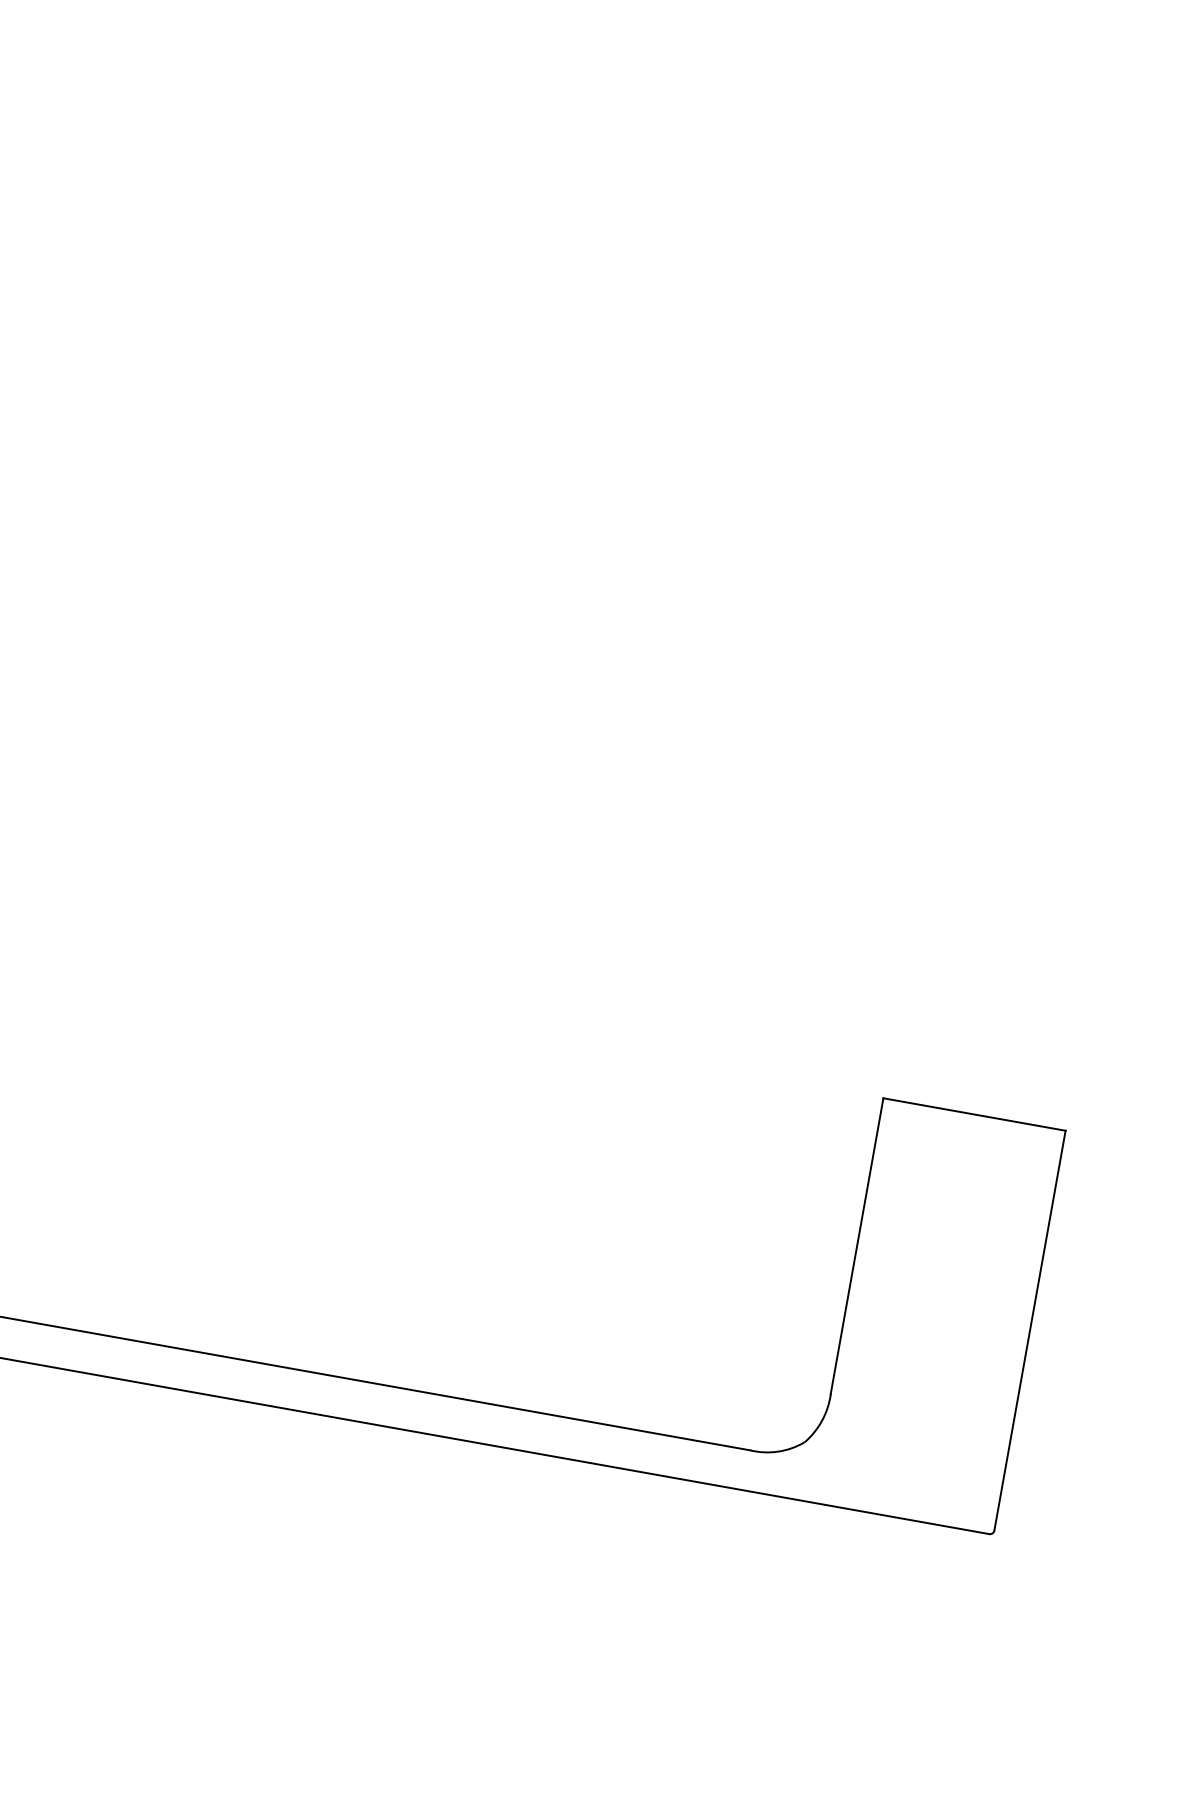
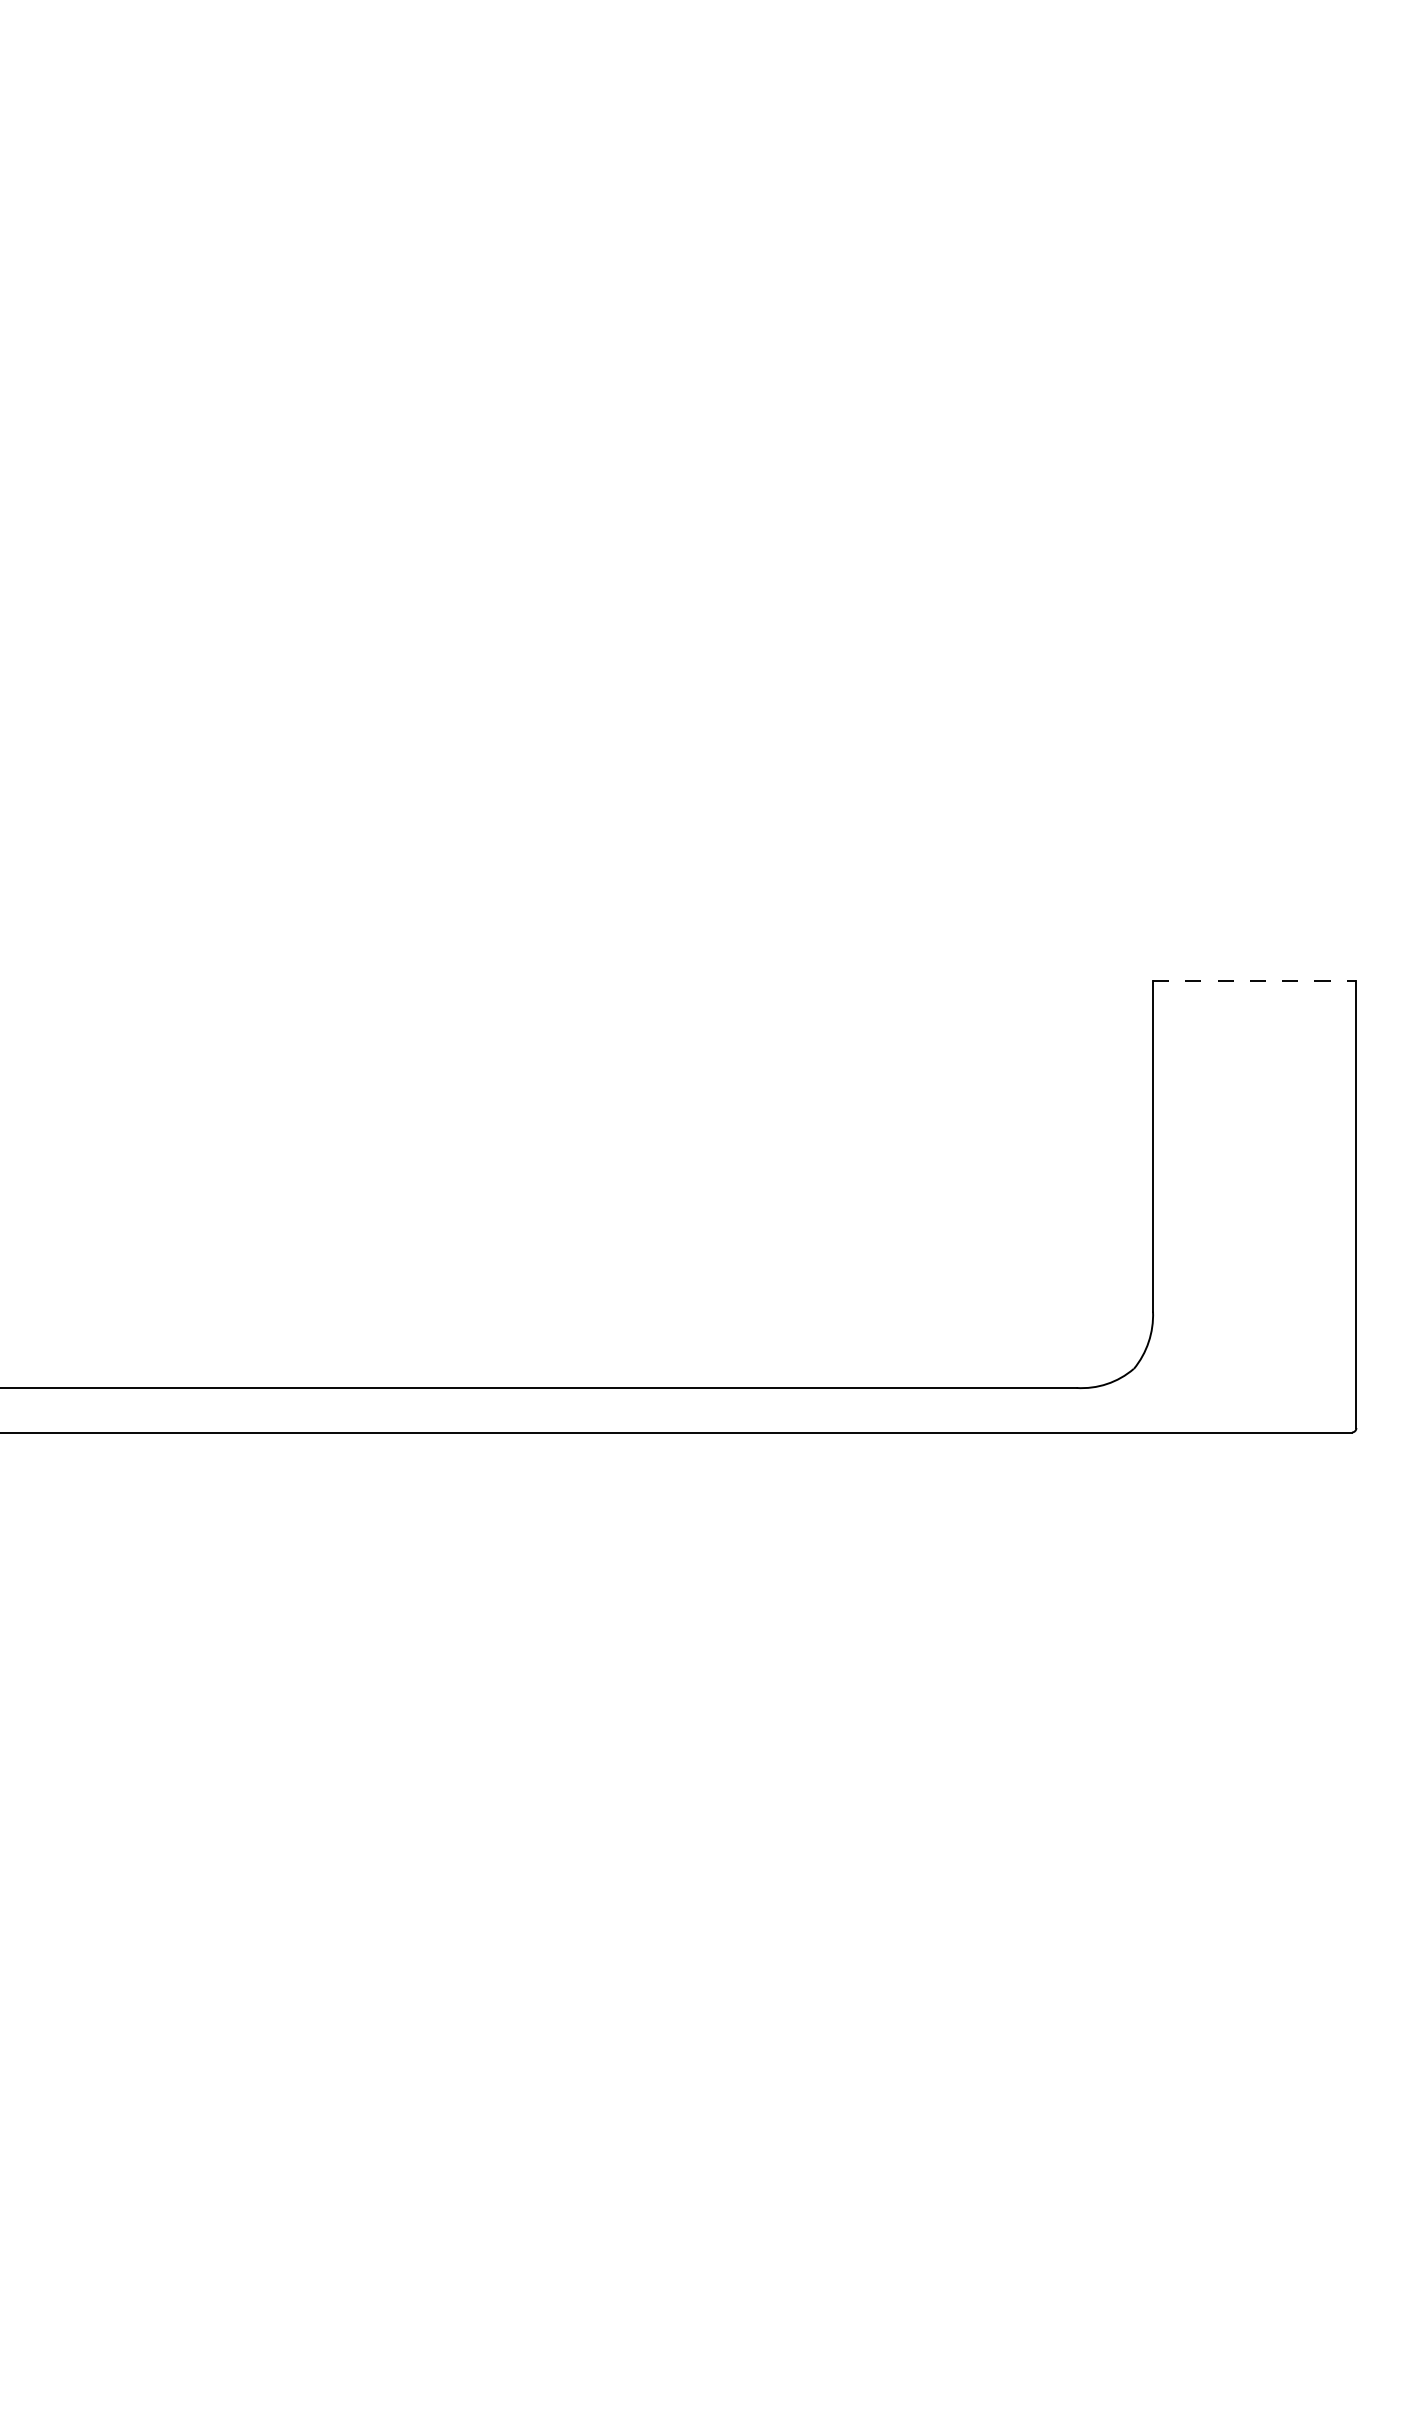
line: (974, 1114) -> (1254, 981), solid -> dashed

